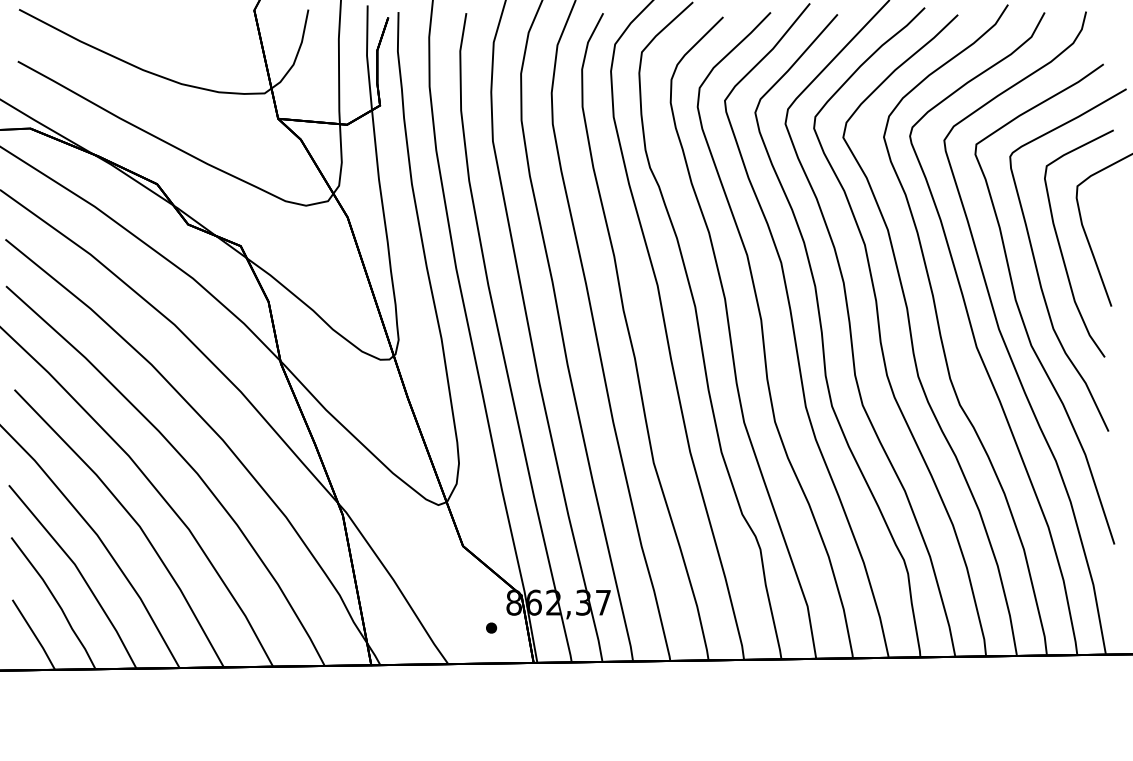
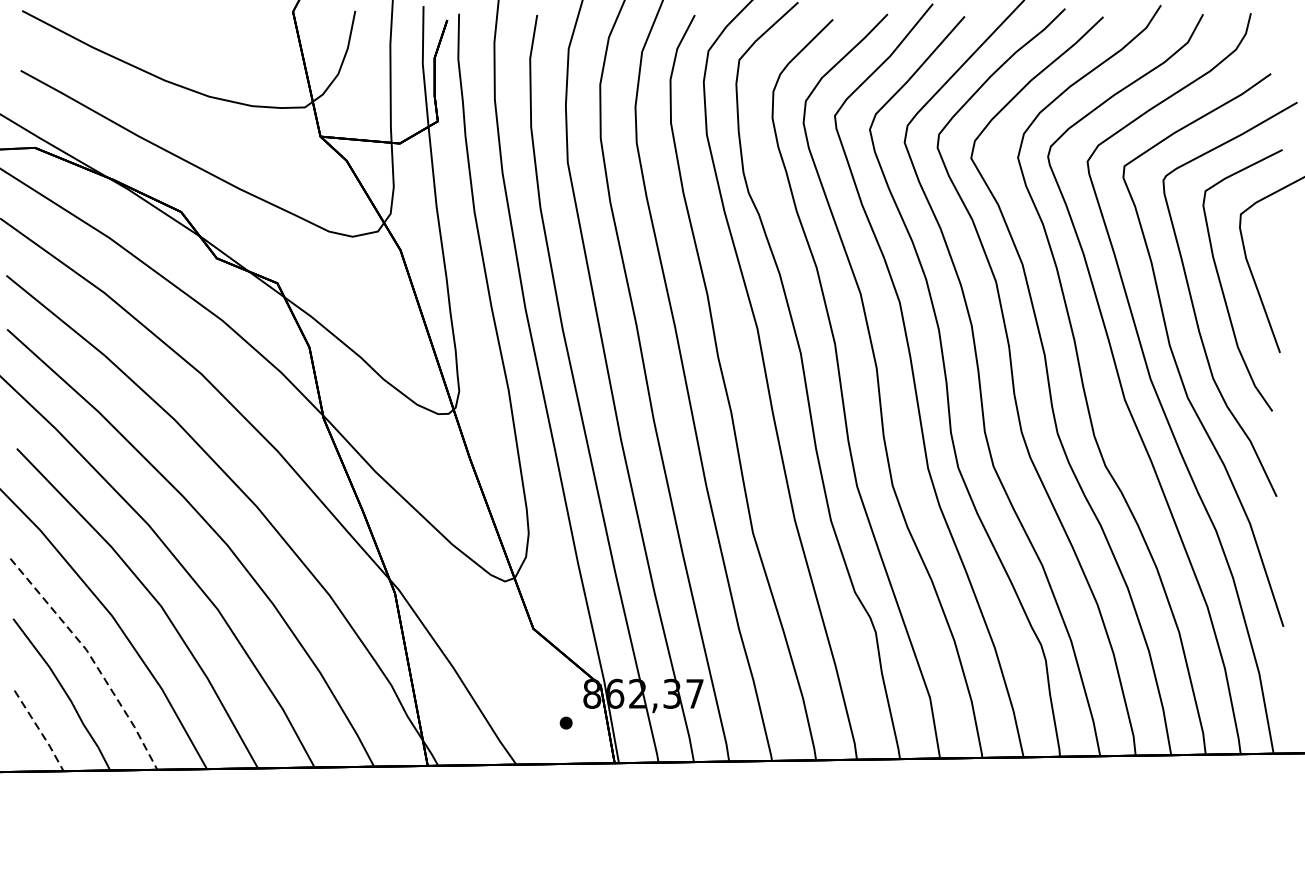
line: (80, 572) -> (92, 659), solid -> dashed
line: (34, 634) -> (39, 730), solid -> dashed

